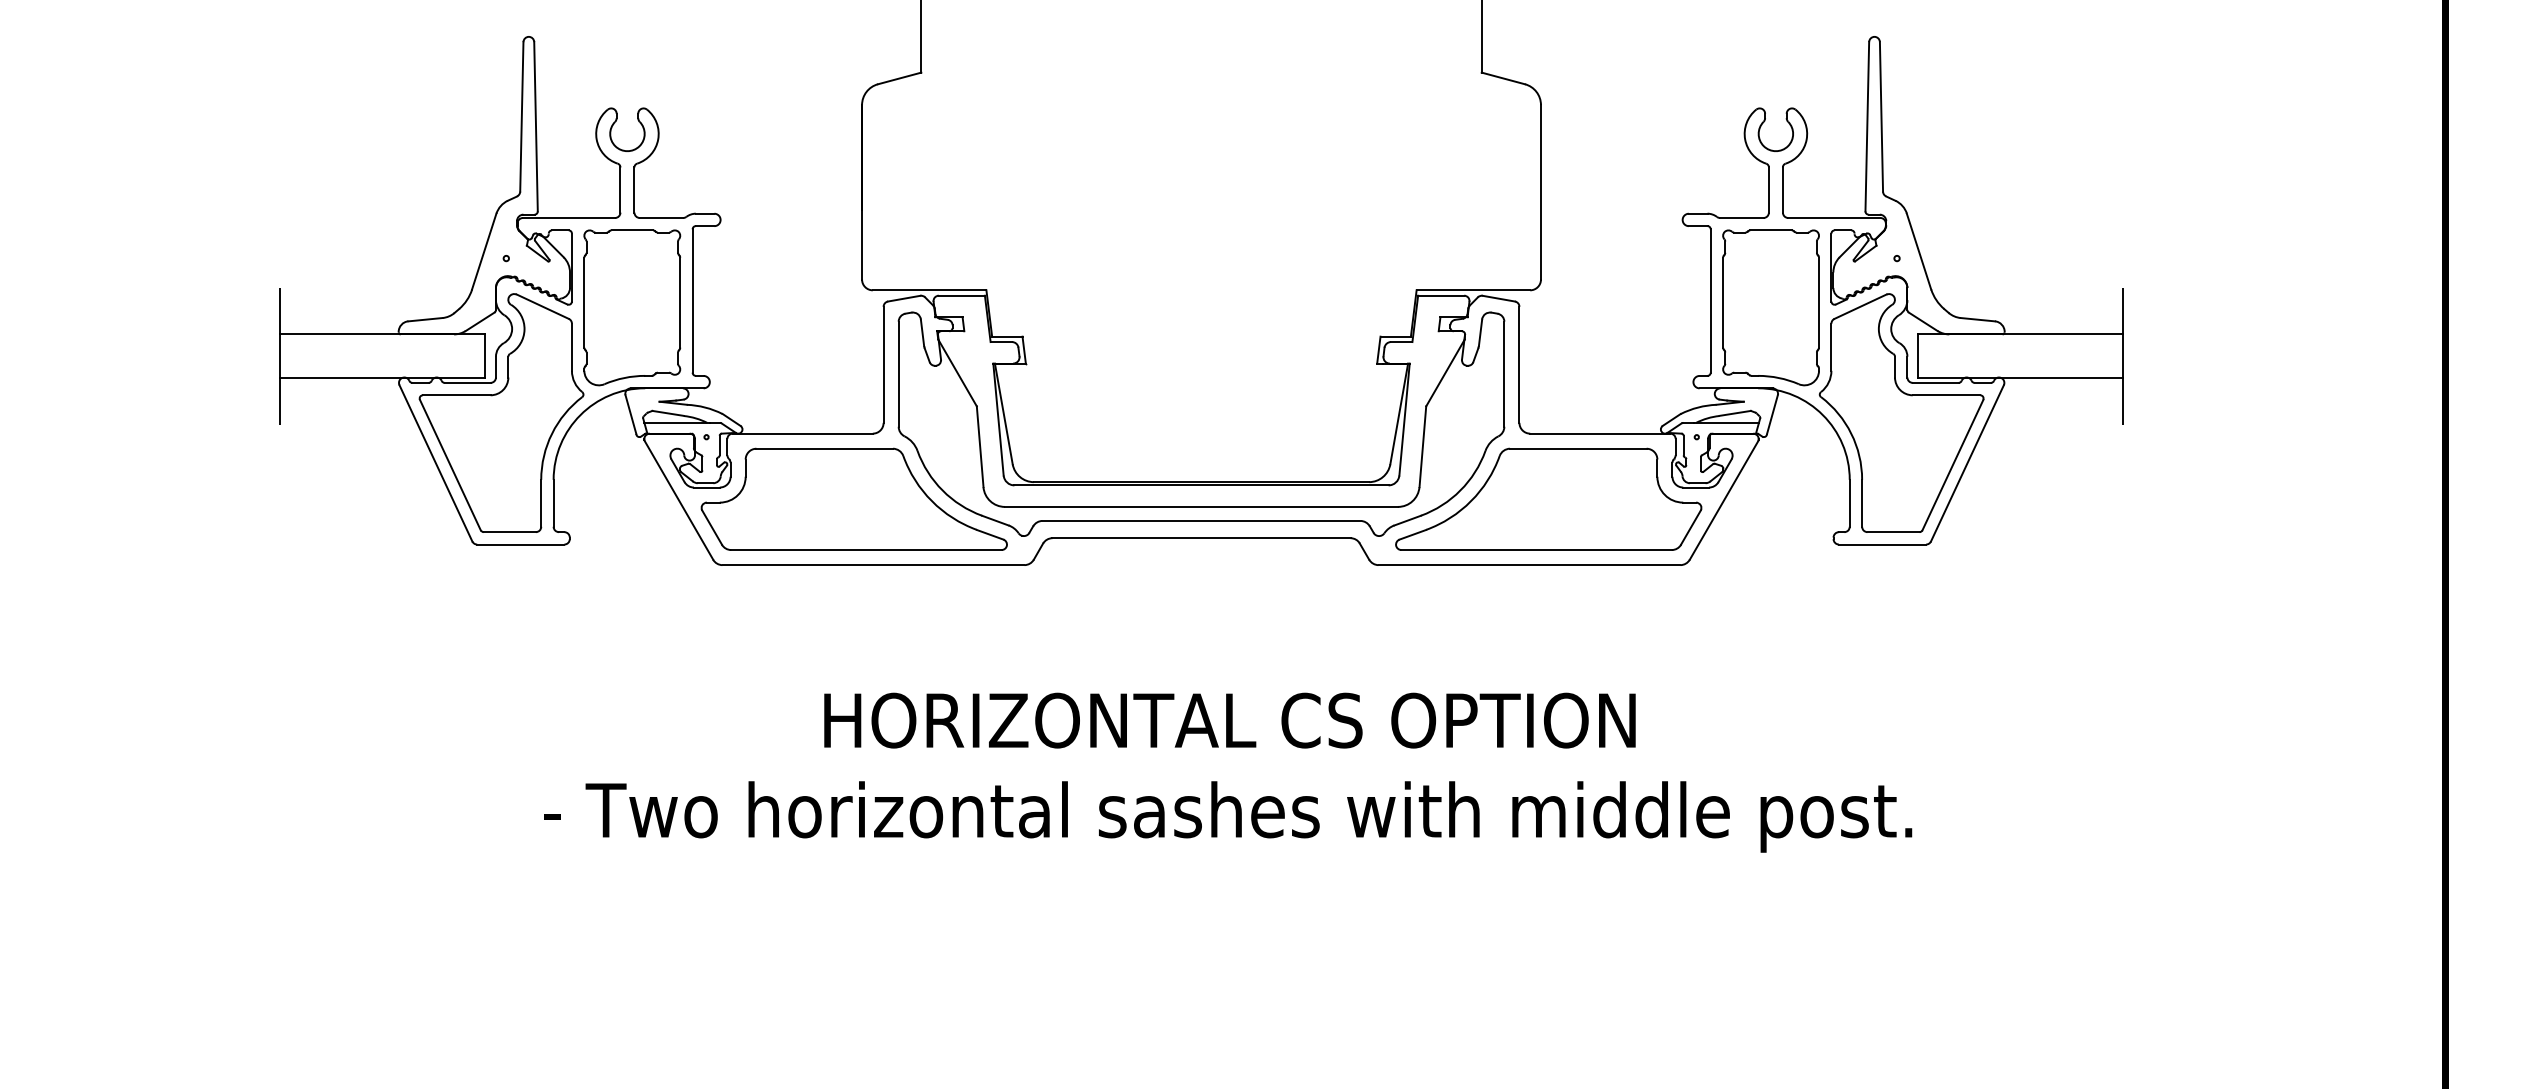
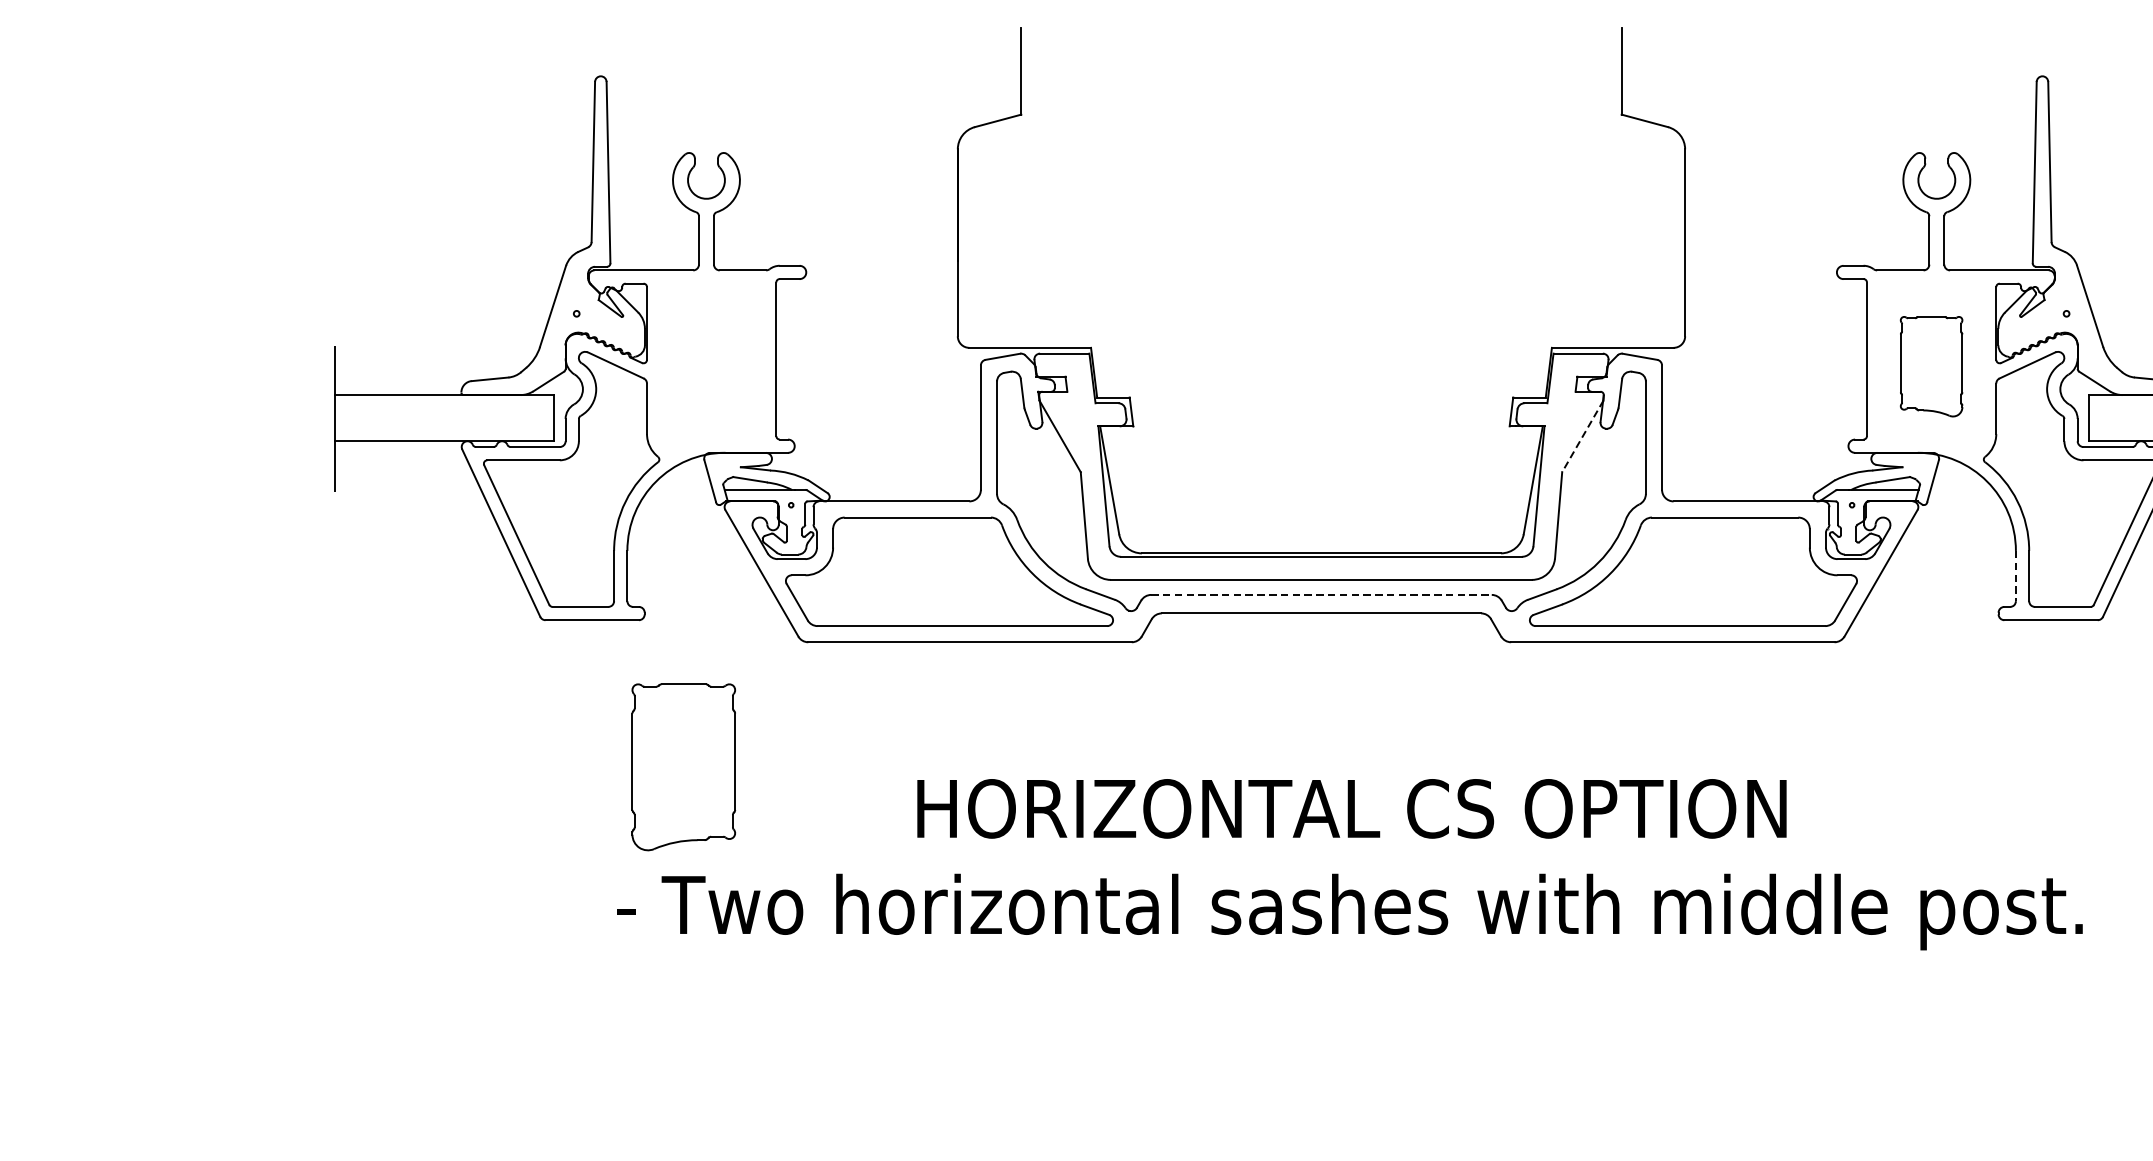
part: (632, 307) -> (684, 766), moved
part: (1770, 307) -> (1931, 366), size x0.6
line: (1445, 372) -> (1582, 435), solid -> dashed
line: (1849, 503) -> (2015, 576), solid -> dashed
line: (1201, 520) -> (1321, 594), solid -> dashed

